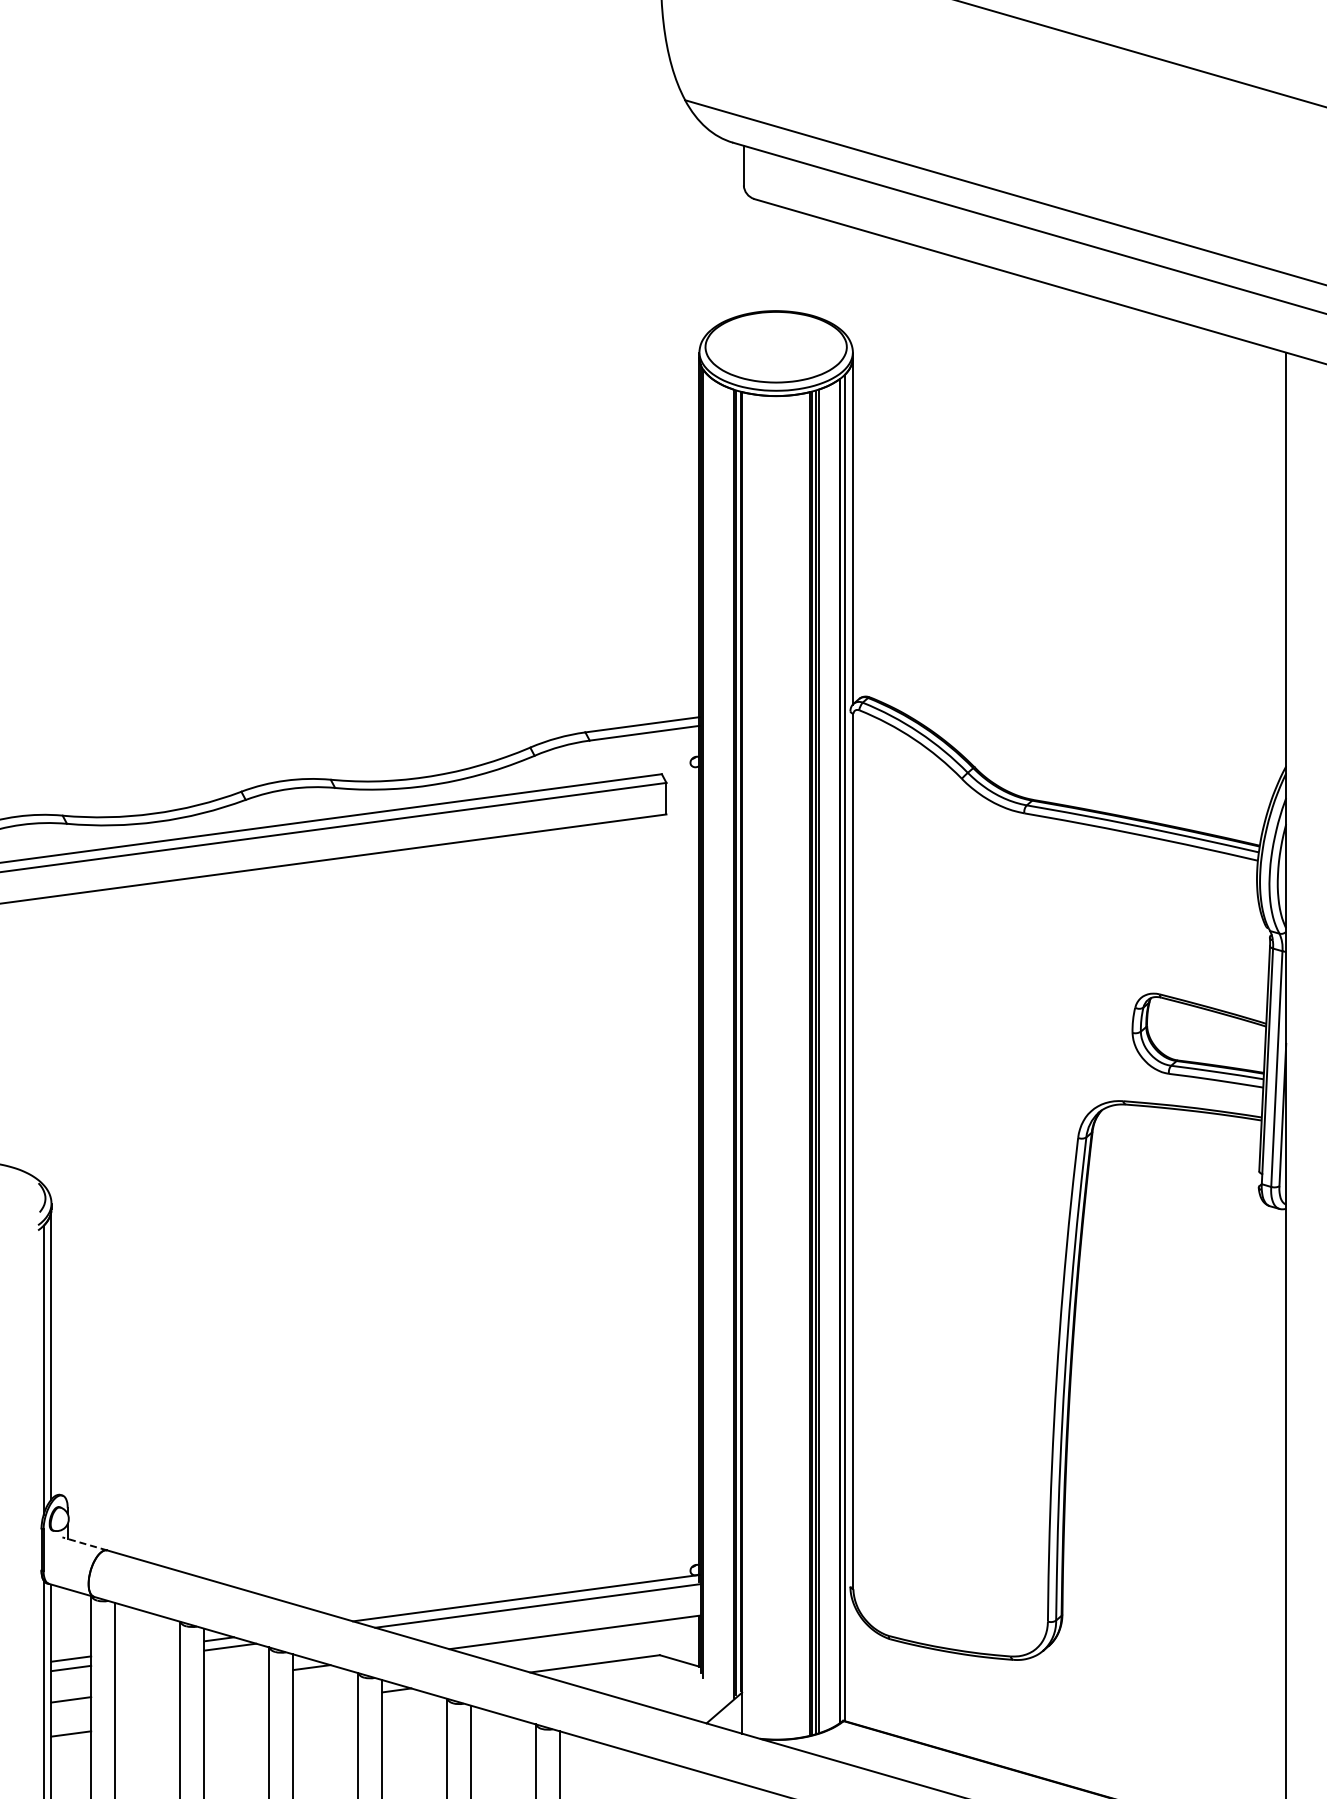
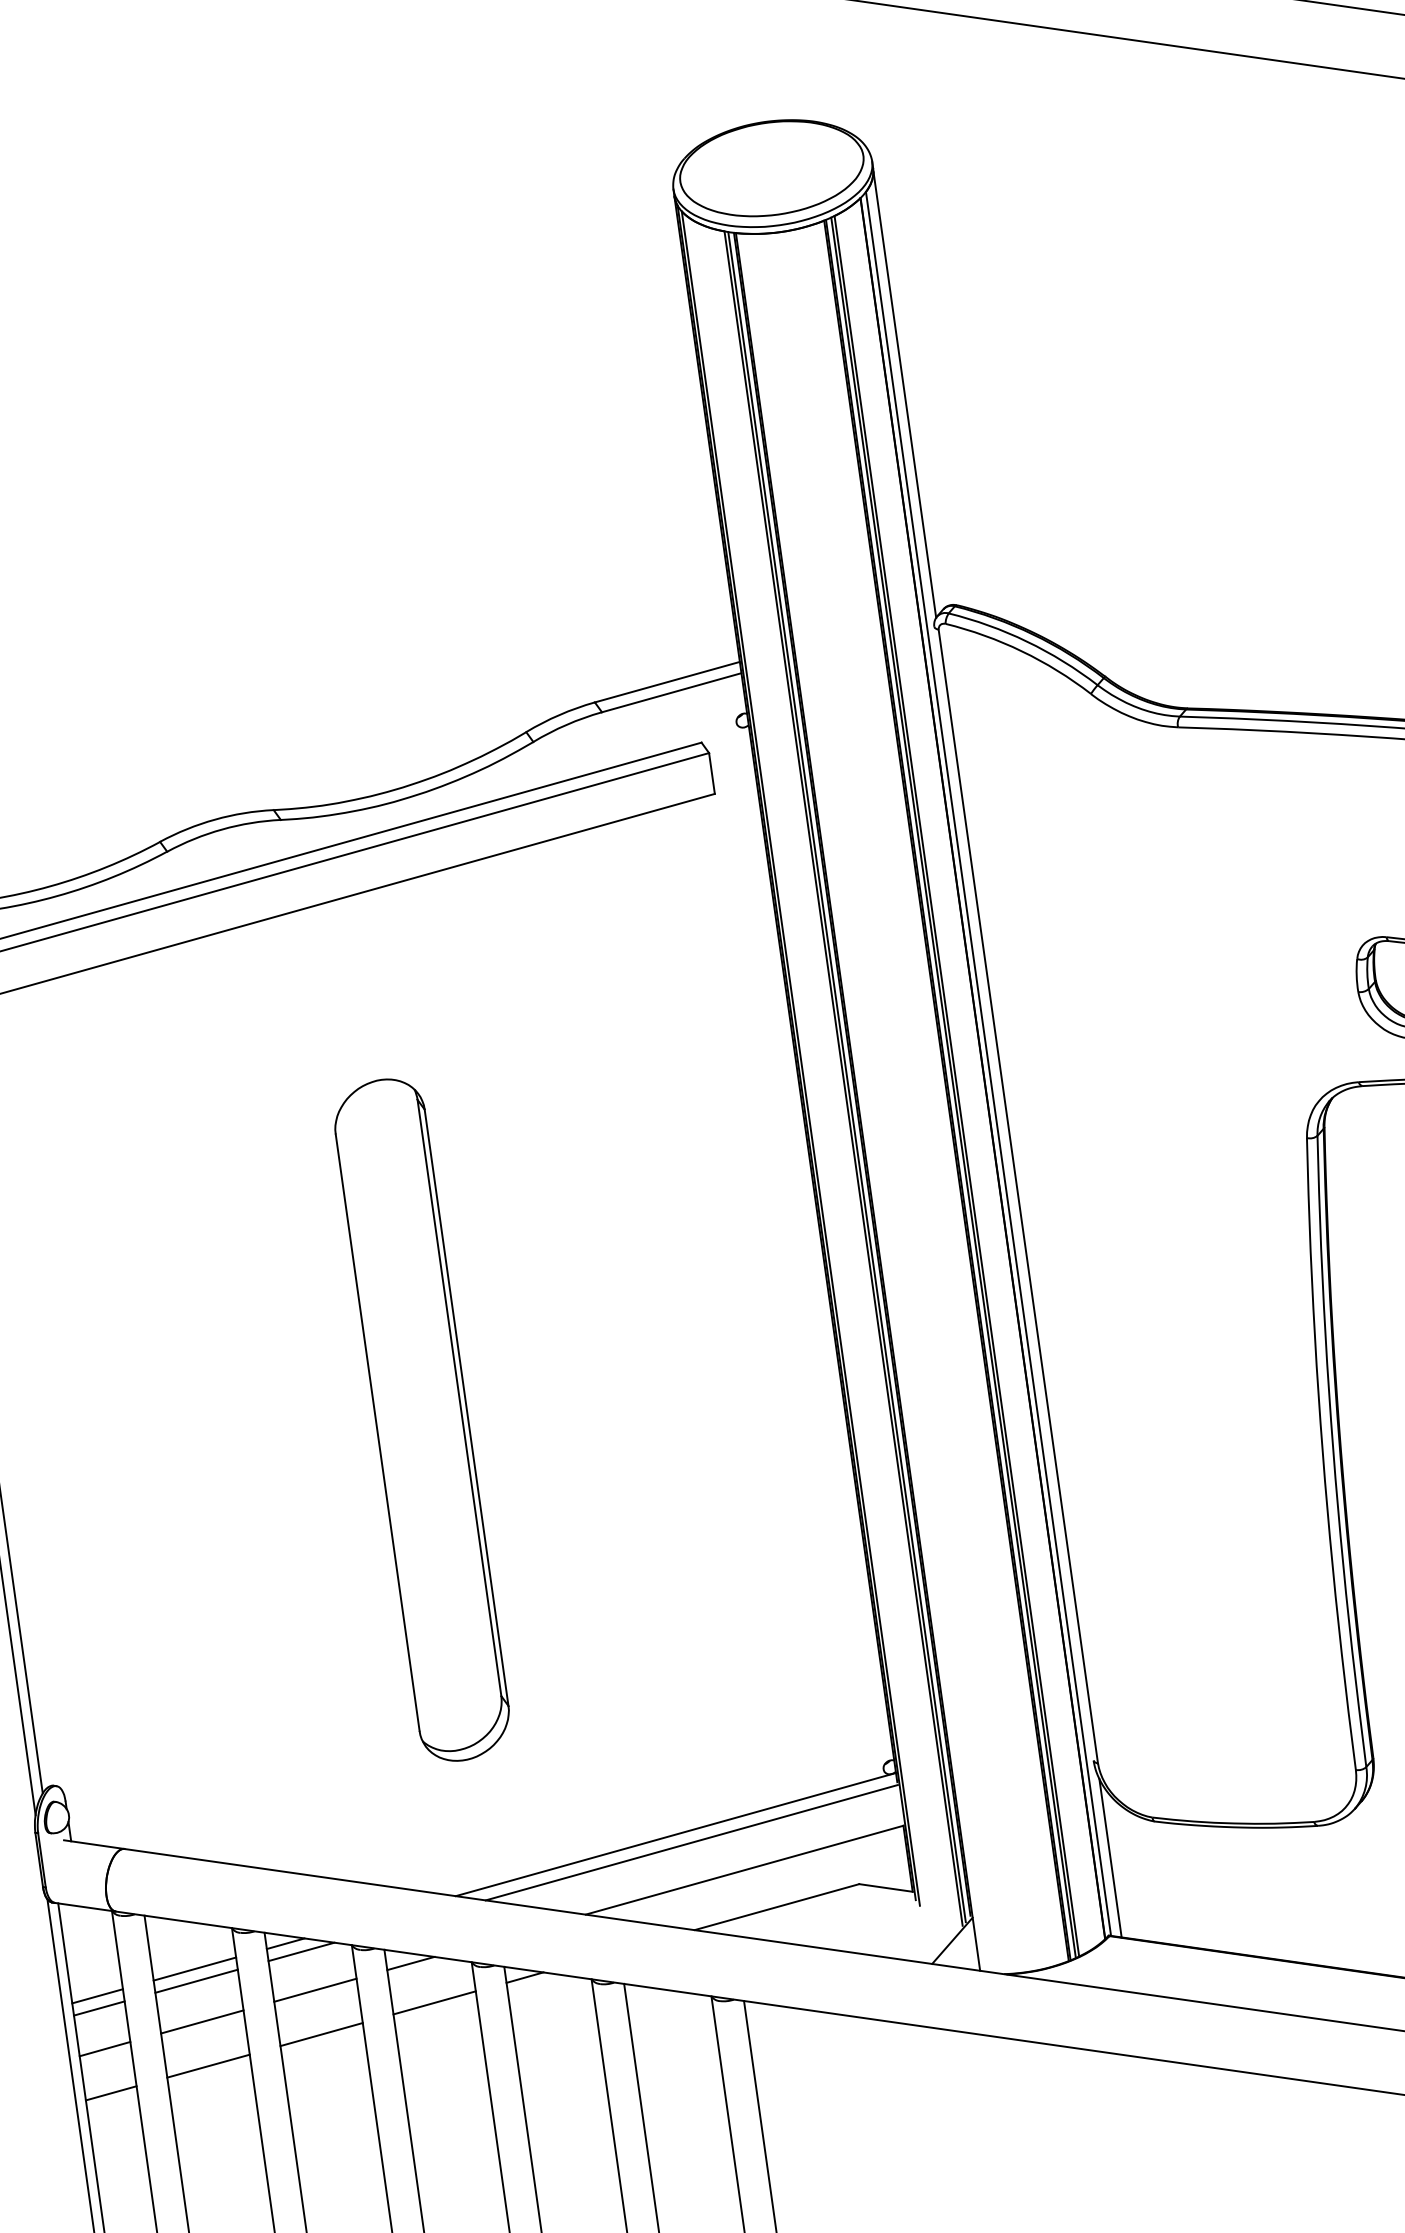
part: (378, 1257) -> (422, 1420), added
line: (84, 1543) -> (93, 1844), dashed -> solid
line: (147, 1648) -> (194, 1968), added
line: (147, 1657) -> (196, 1980), added
line: (852, 1662) -> (1110, 1858), added
line: (236, 1677) -> (315, 1990), added
line: (147, 1689) -> (201, 2021), added
line: (325, 1699) -> (434, 2002), added
line: (236, 1711) -> (321, 2034), added
line: (147, 1723) -> (208, 2065), added

